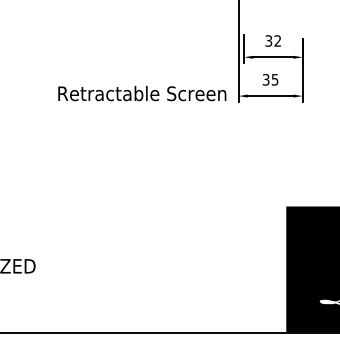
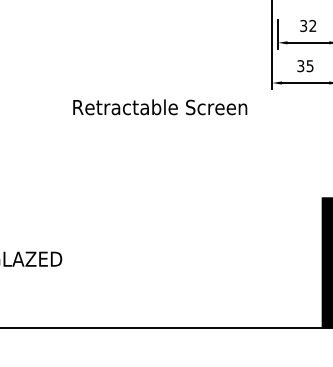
text: (142, 93) -> (160, 107), moved

